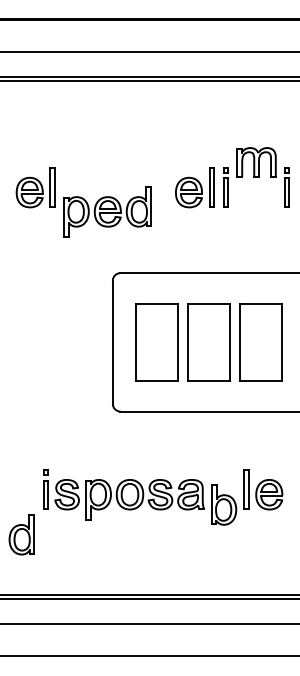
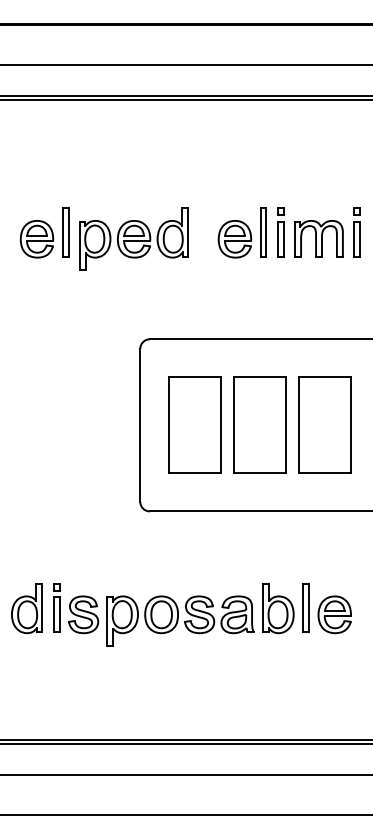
part: (256, 162) -> (318, 238), moved
part: (107, 211) -> (133, 238), moved
part: (224, 504) -> (278, 608), moved
part: (21, 534) -> (26, 608), moved

